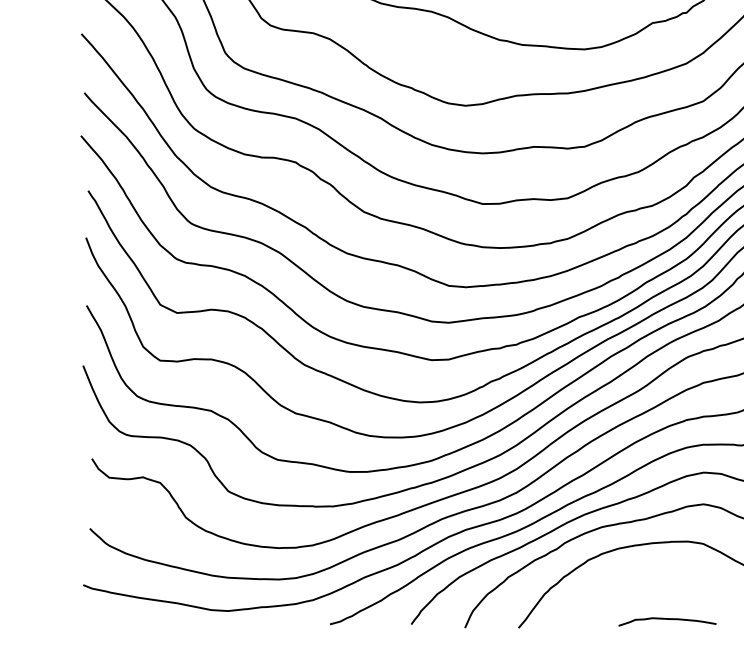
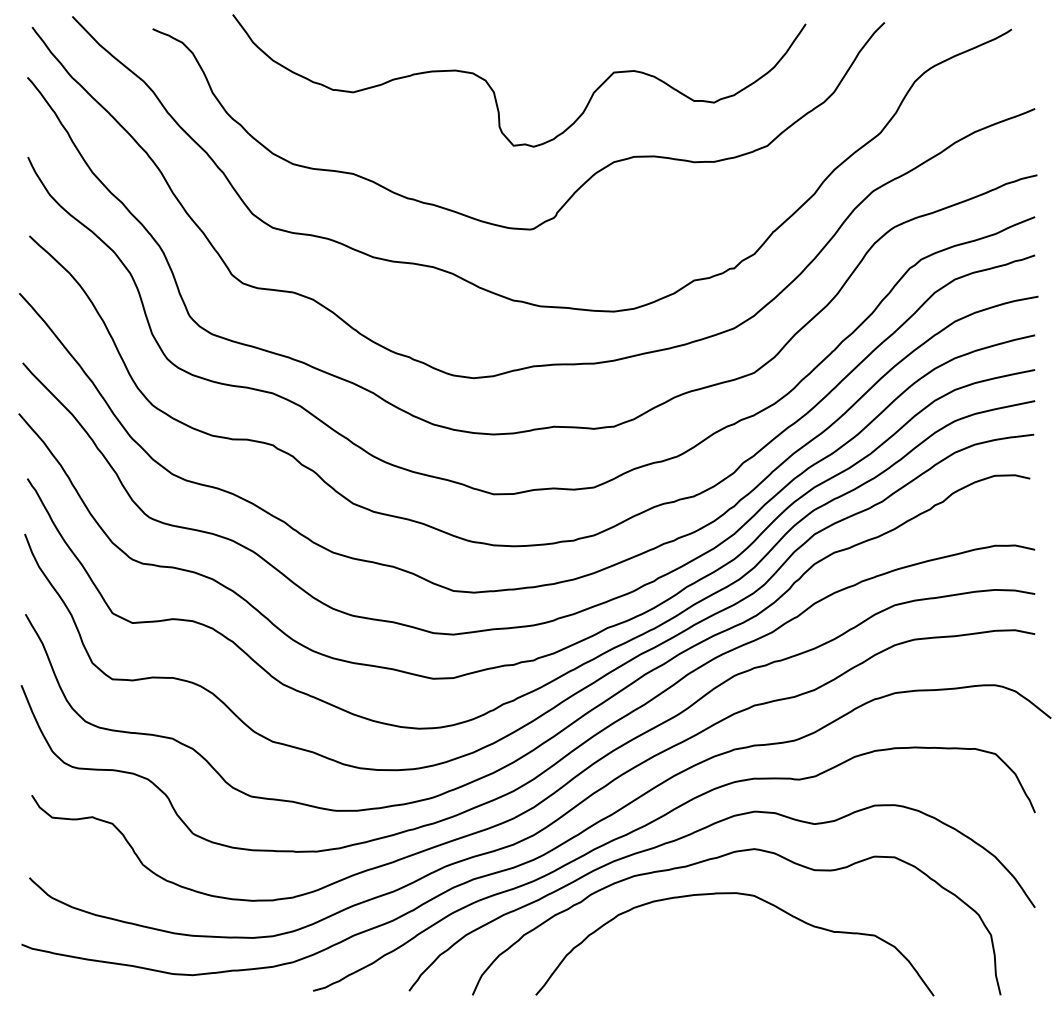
curve: (667, 619) -> (711, 985), removed

